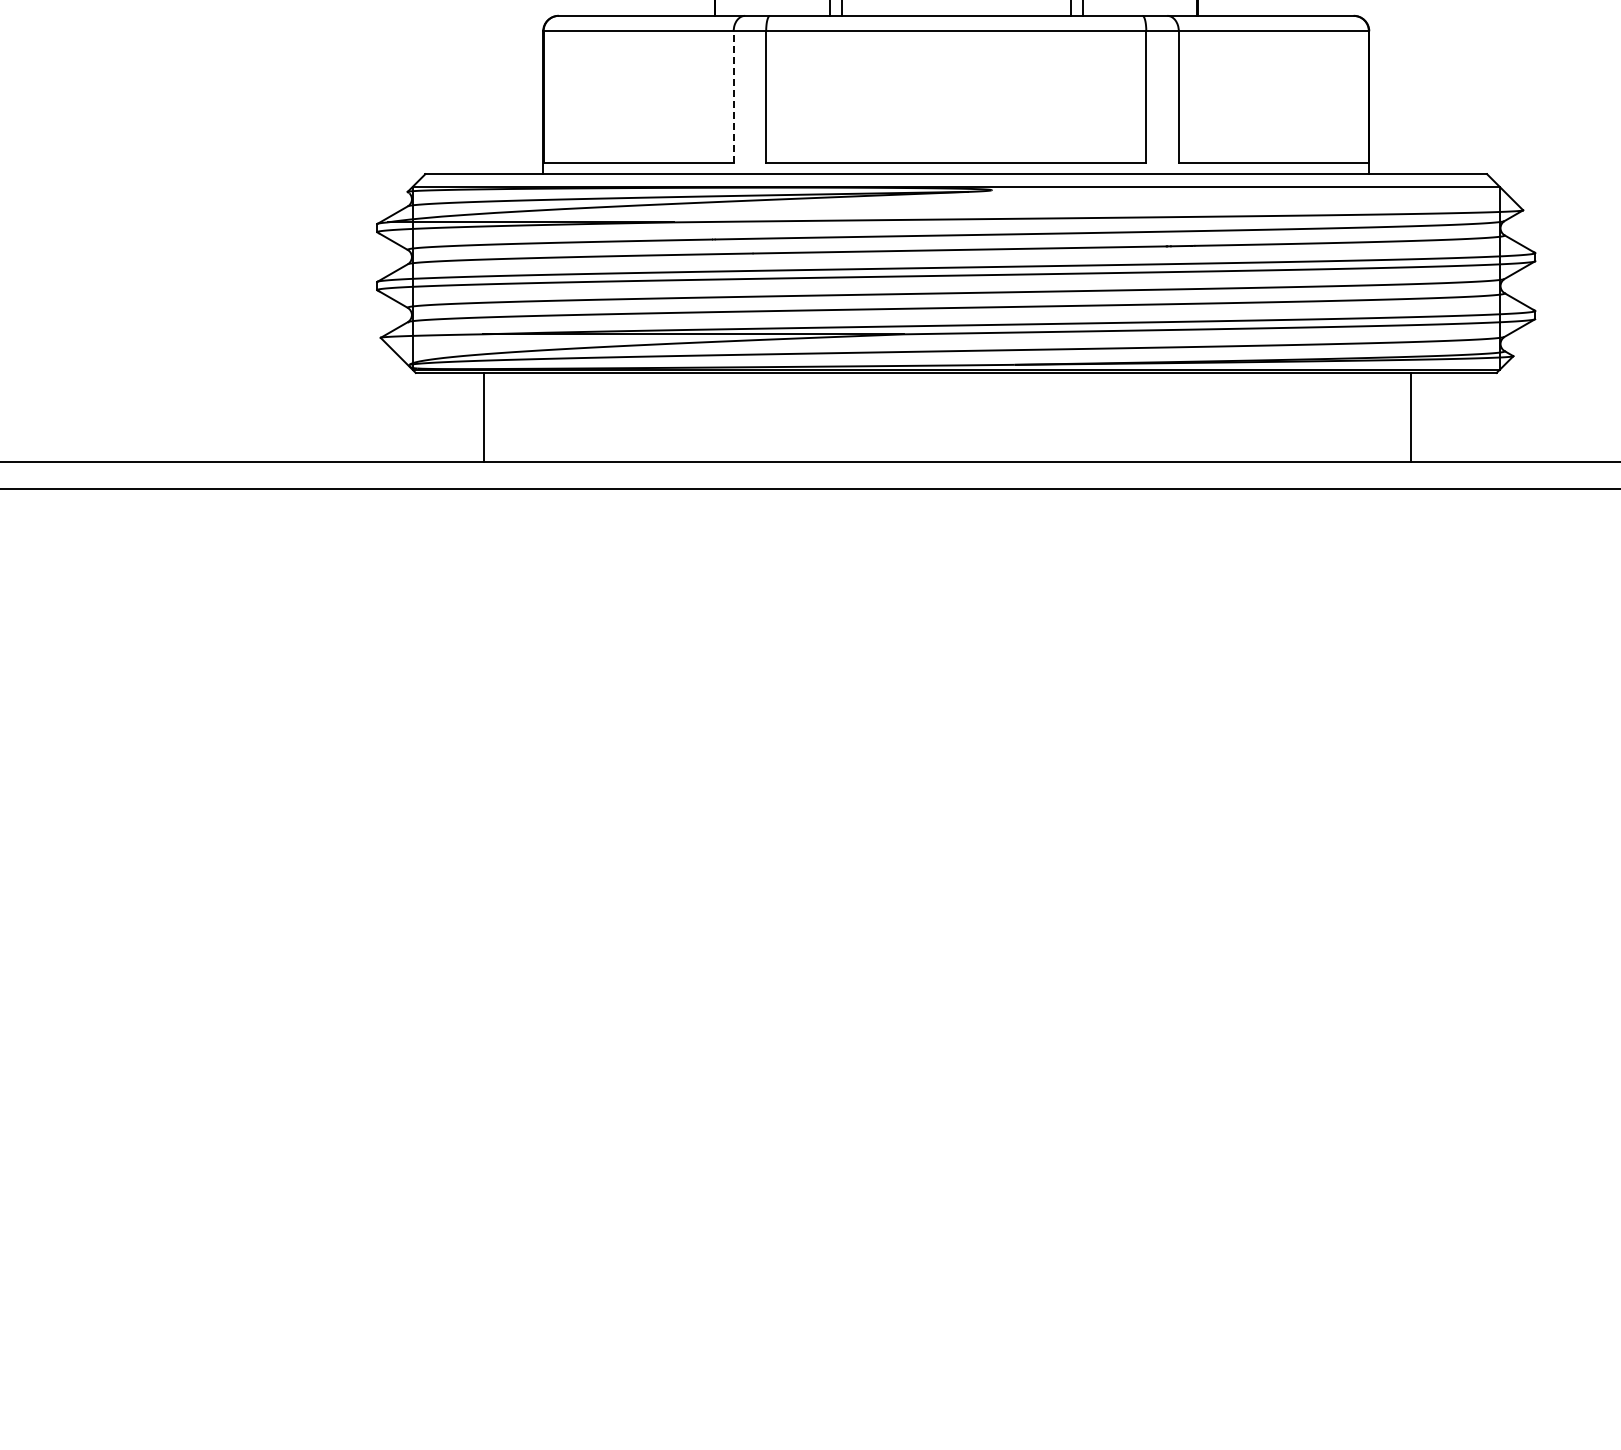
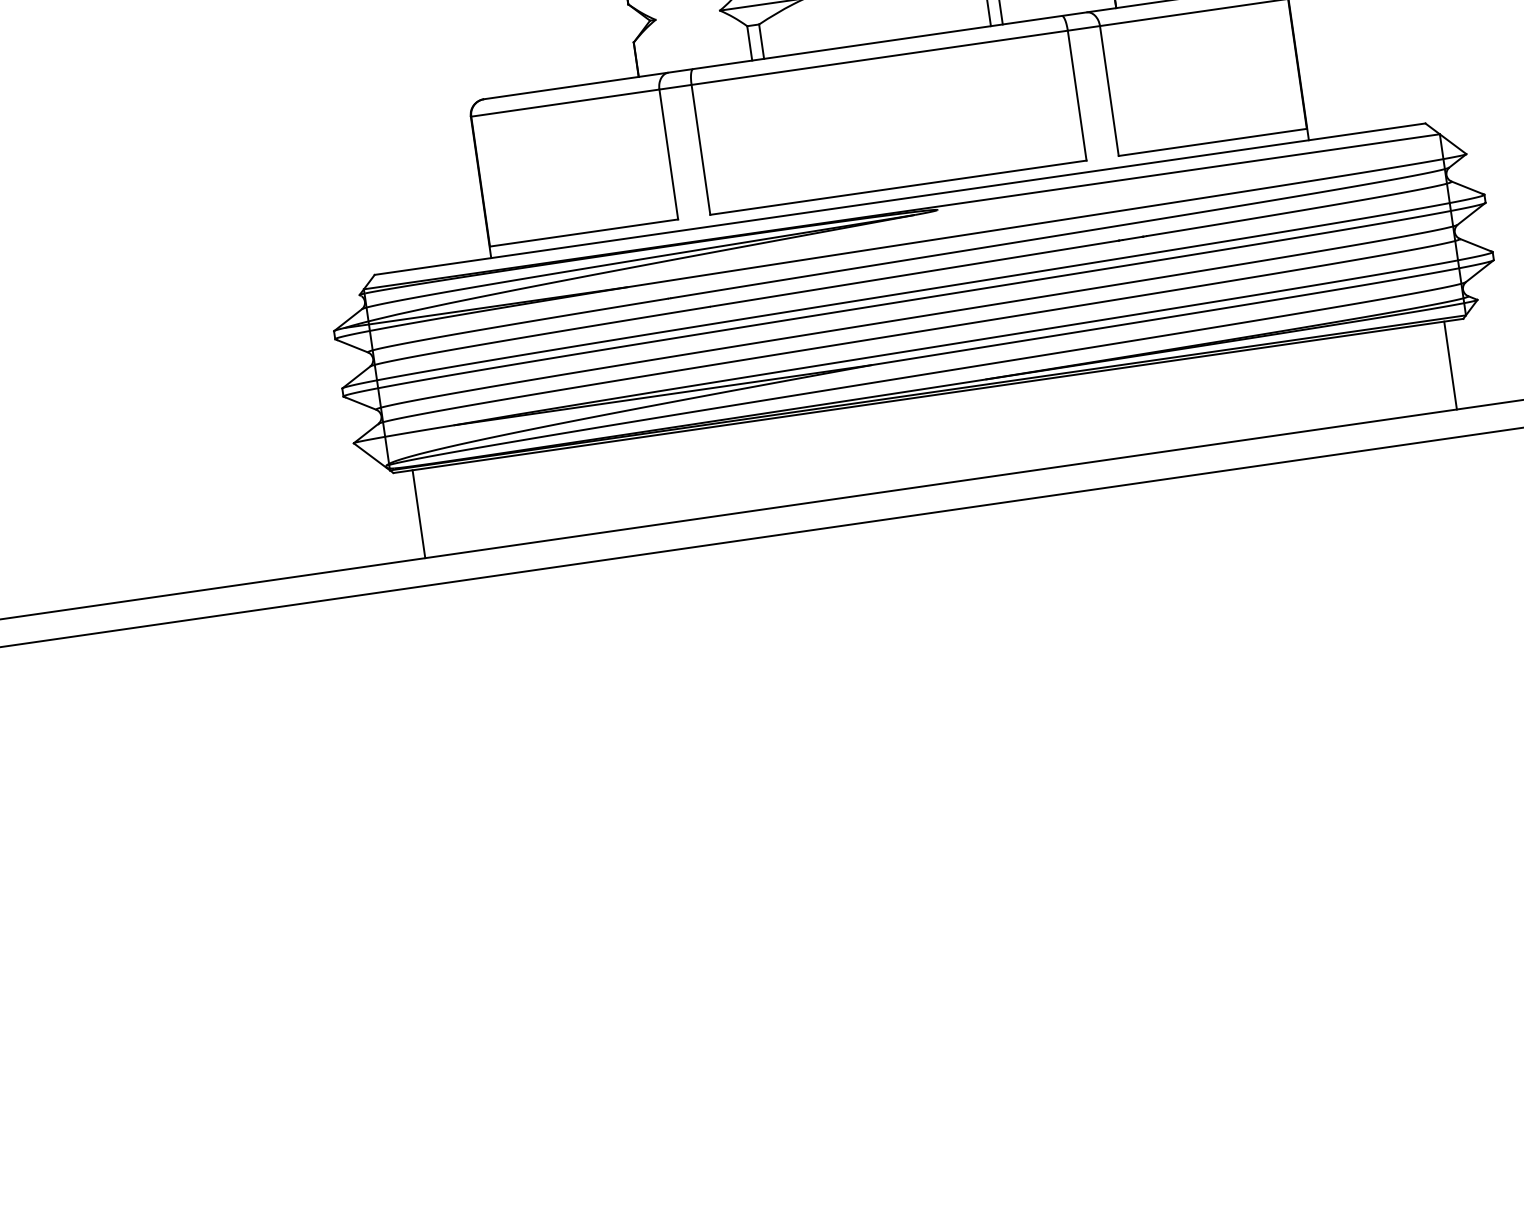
line: (733, 96) -> (668, 154), dashed -> solid
line: (484, 416) -> (419, 513), moved
line: (1411, 416) -> (1450, 364), moved

